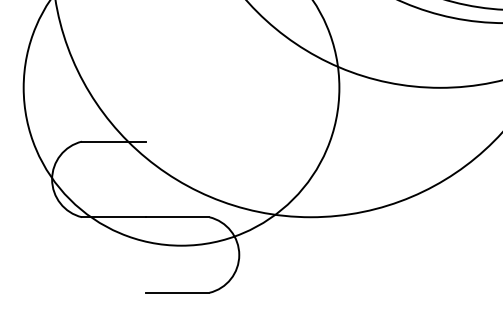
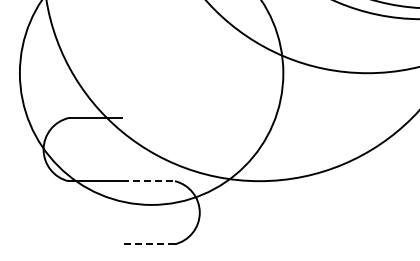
line: (177, 217) -> (148, 181), solid -> dashed
line: (177, 293) -> (148, 244), solid -> dashed

